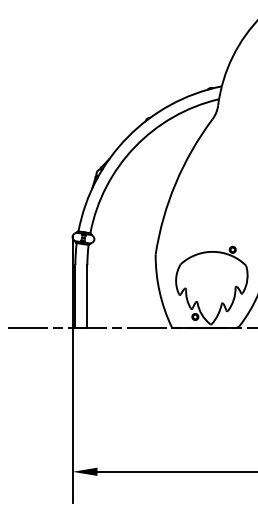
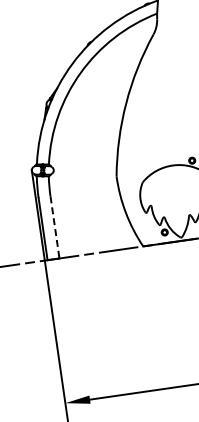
line: (87, 296) -> (55, 227), solid -> dashed

